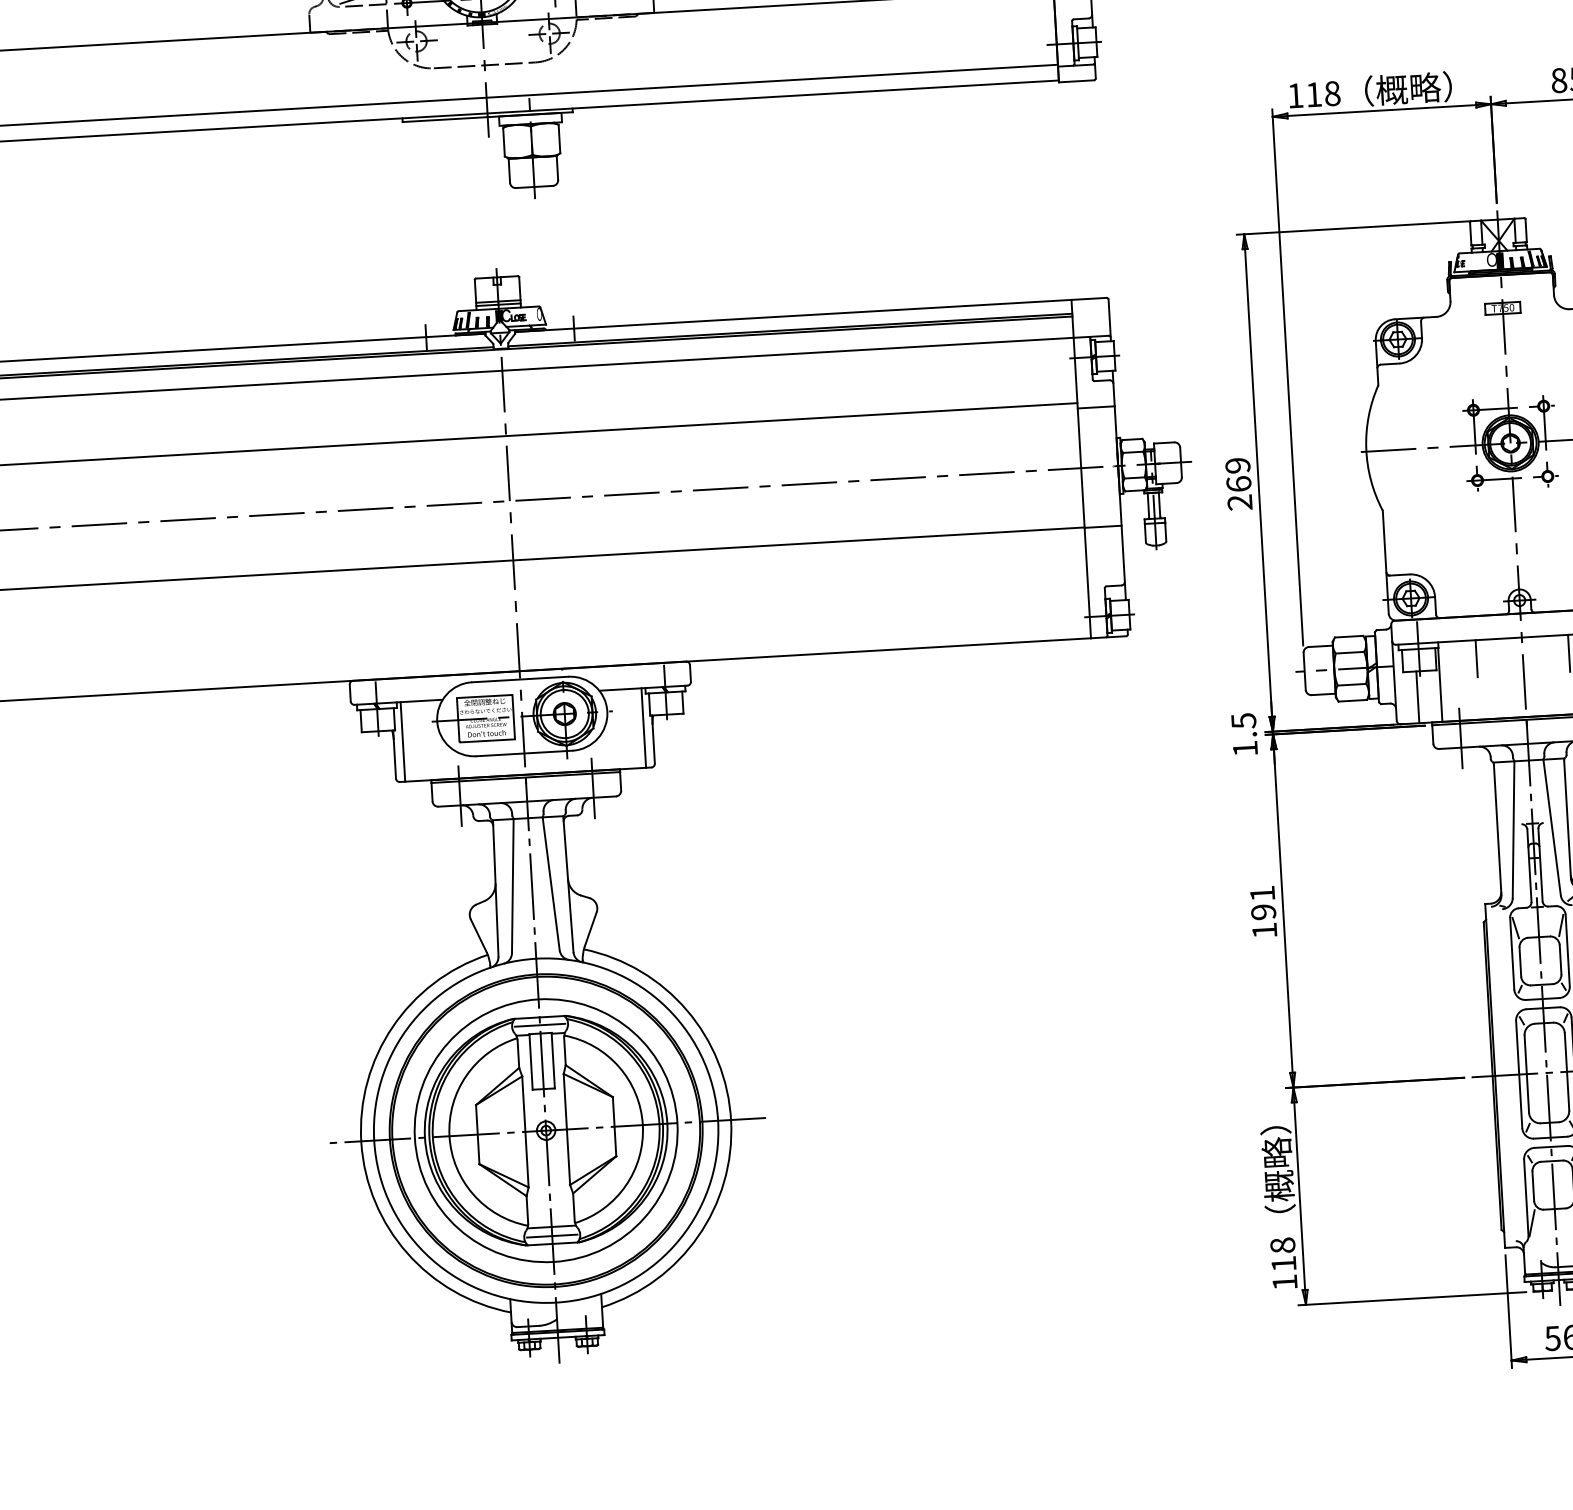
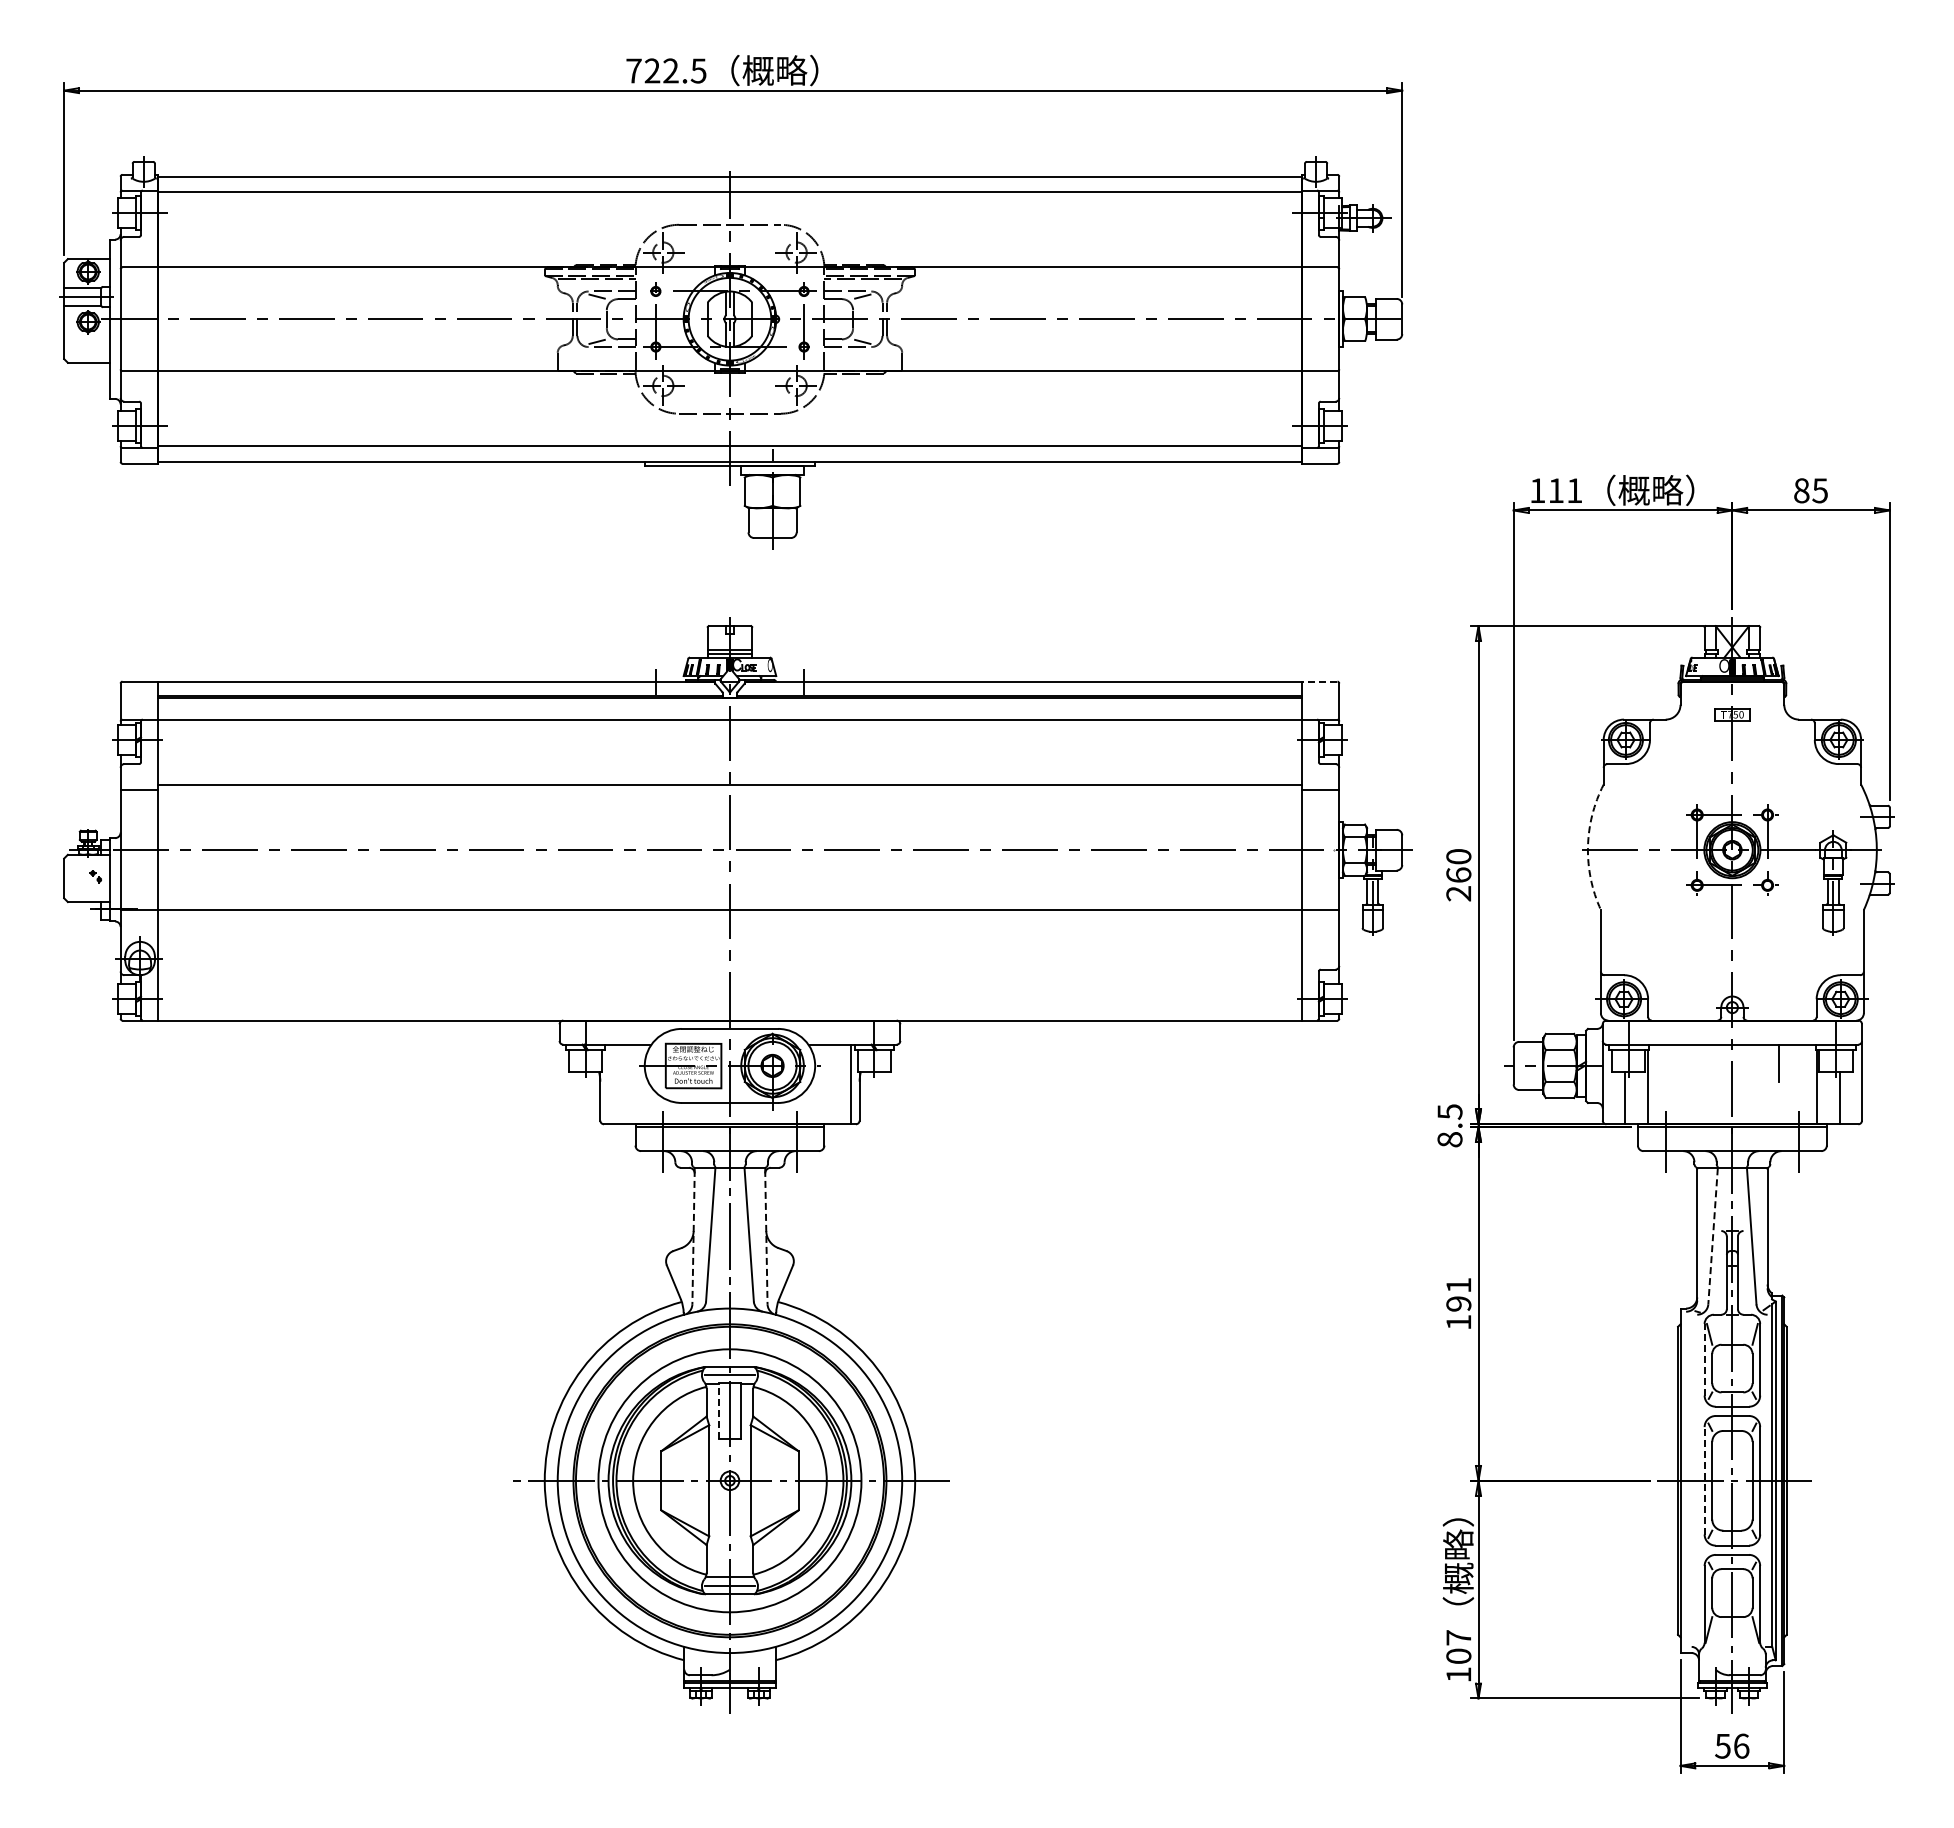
text: (1332, 93) -> (1574, 490), 118 -> 111
line: (1088, 298) -> (1319, 681), solid -> dashed
arc: (1365, 448) -> (1587, 846), solid -> dashed
text: (1237, 465) -> (1458, 856), 269 -> 260
line: (1477, 658) -> (1686, 1062), removed
line: (403, 741) -> (609, 1084), removed
text: (1244, 748) -> (1449, 1139), 1.5 -> 8.5
line: (1514, 830) -> (1713, 1236), solid -> dashed
line: (568, 885) -> (766, 1237), solid -> dashed
line: (495, 889) -> (693, 1237), solid -> dashed
line: (1512, 953) -> (1704, 1359), solid -> dashed
line: (530, 1062) -> (718, 1411), solid -> dashed
line: (1519, 1074) -> (1704, 1480), solid -> dashed
text: (1283, 1254) -> (1458, 1646), 118 -> 107

